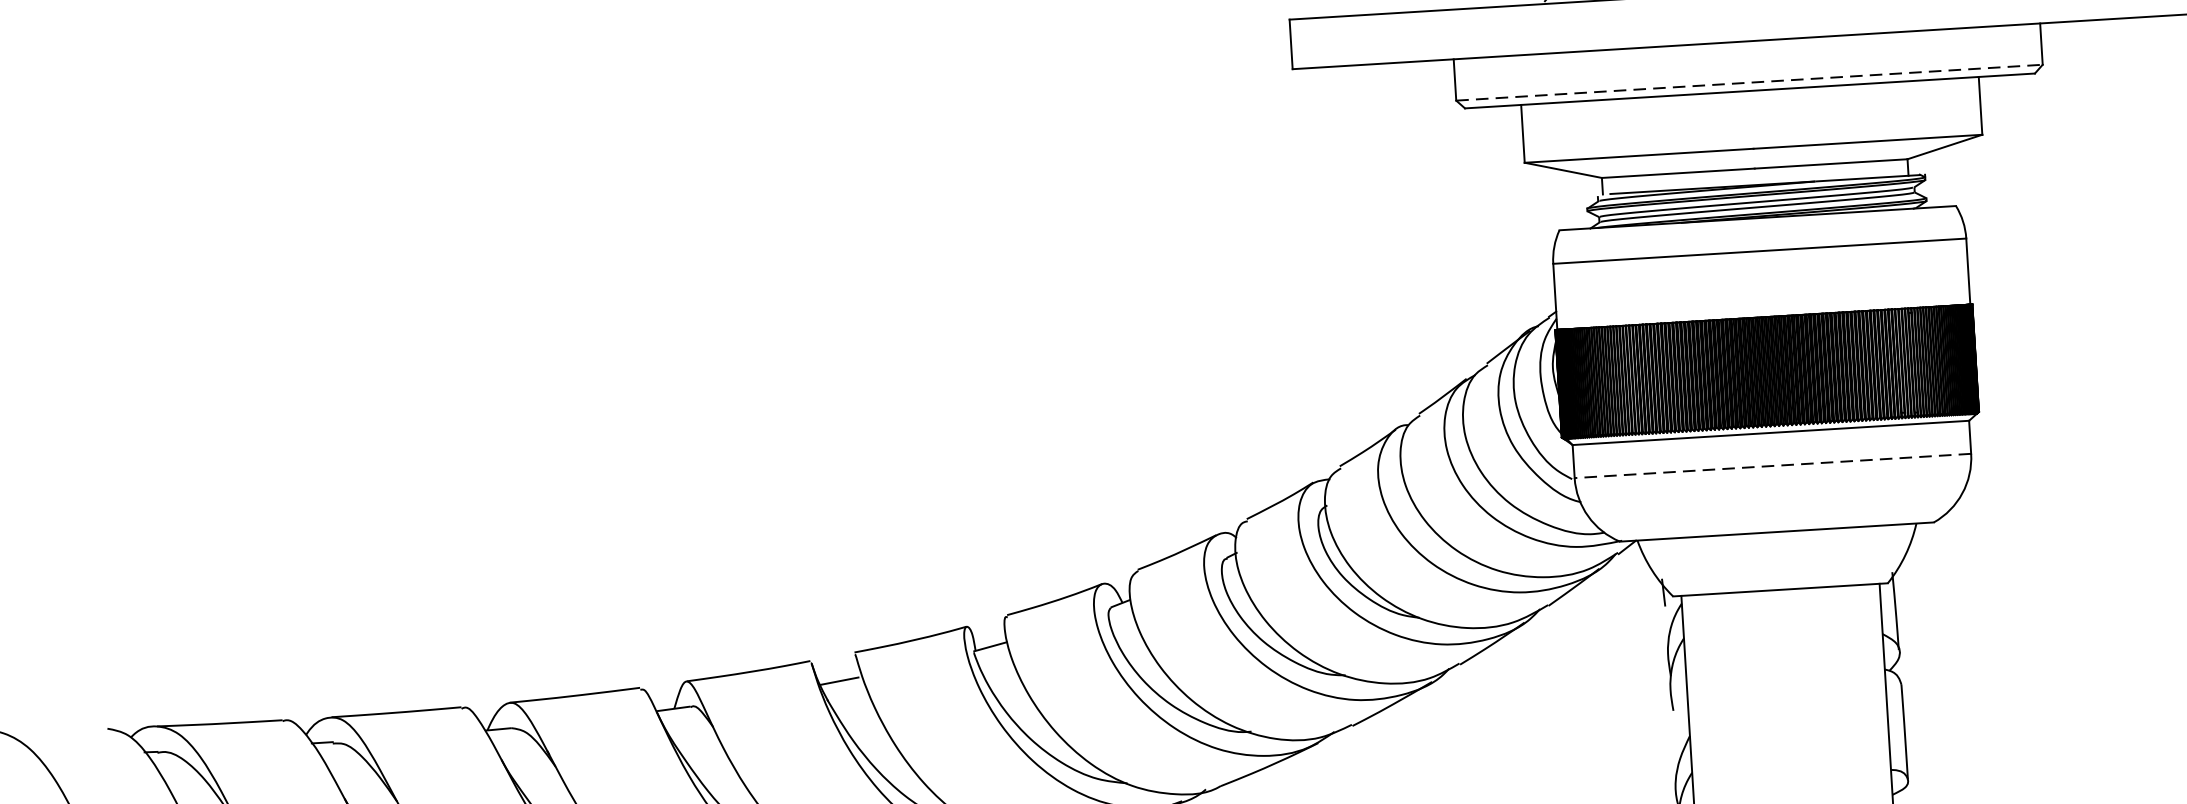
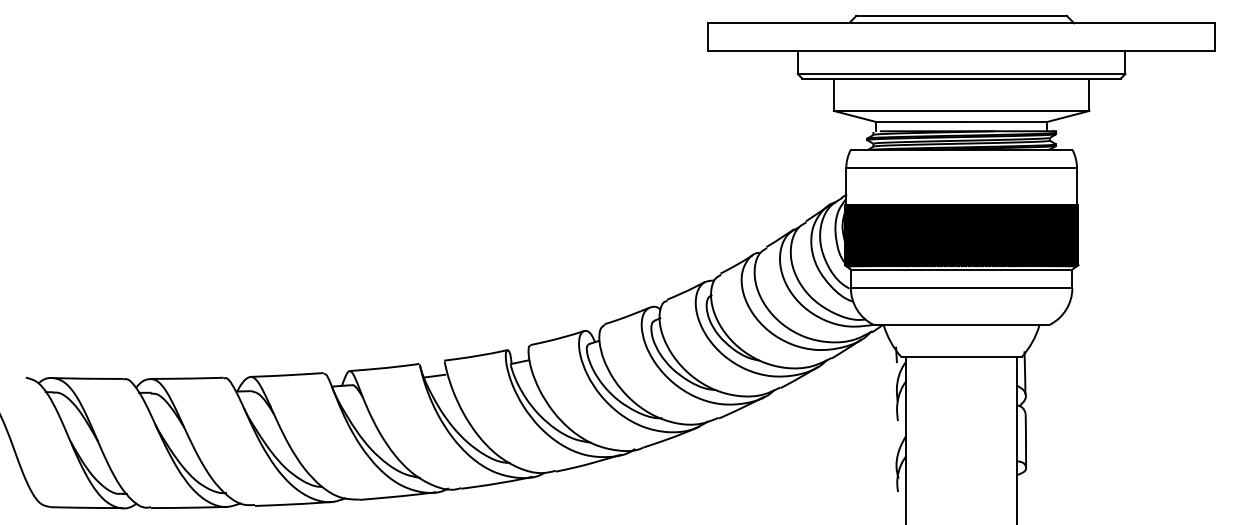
line: (1749, 83) -> (961, 74), dashed -> solid
line: (1772, 466) -> (961, 288), dashed -> solid

